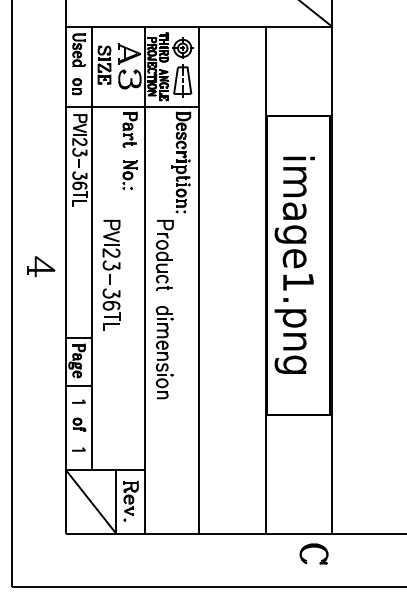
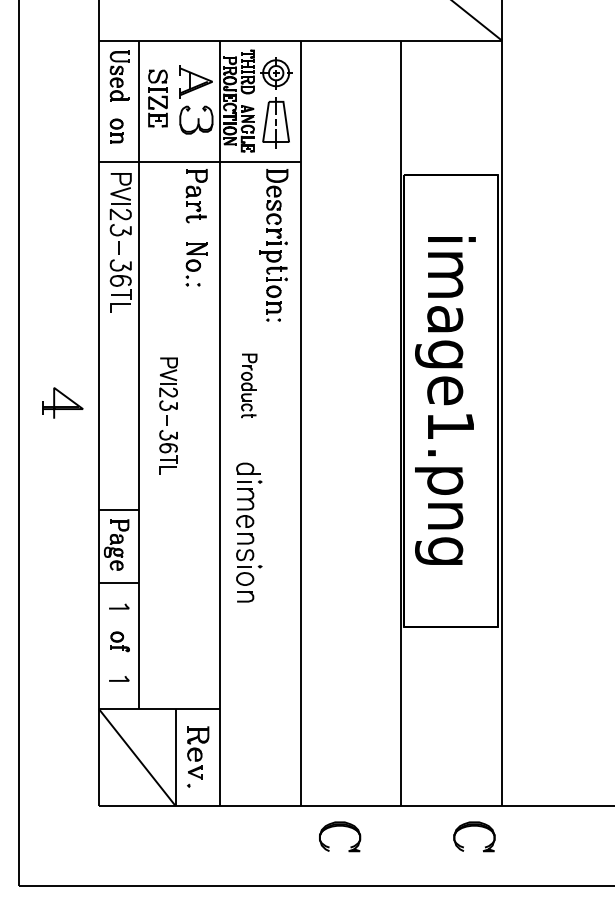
part: (164, 255) -> (248, 386), size x0.6
part: (111, 275) -> (168, 416), size x0.7
part: (224, 553) -> (339, 836), added

